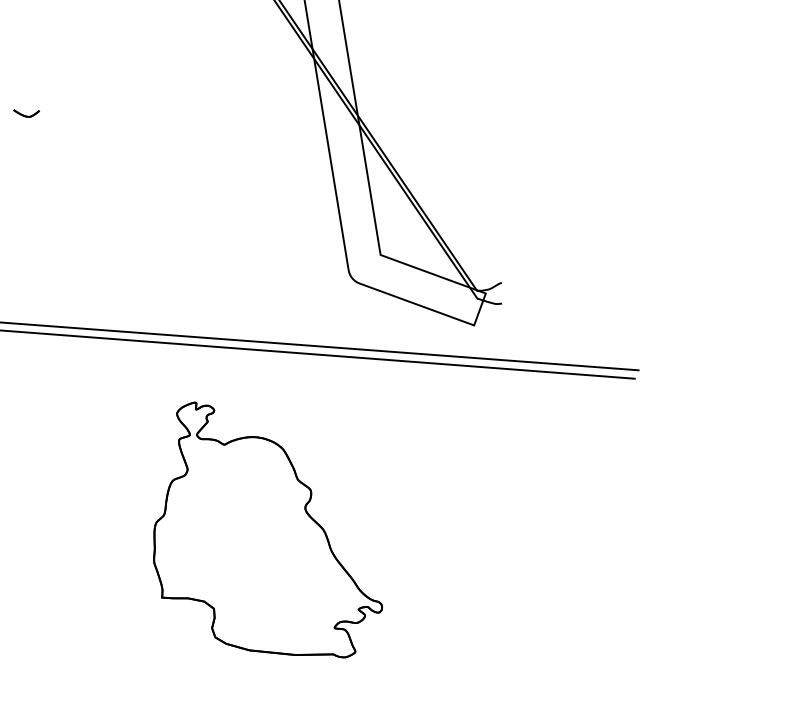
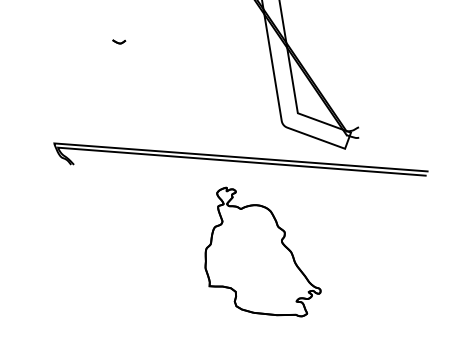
part: (266, 528) -> (262, 251), moved

